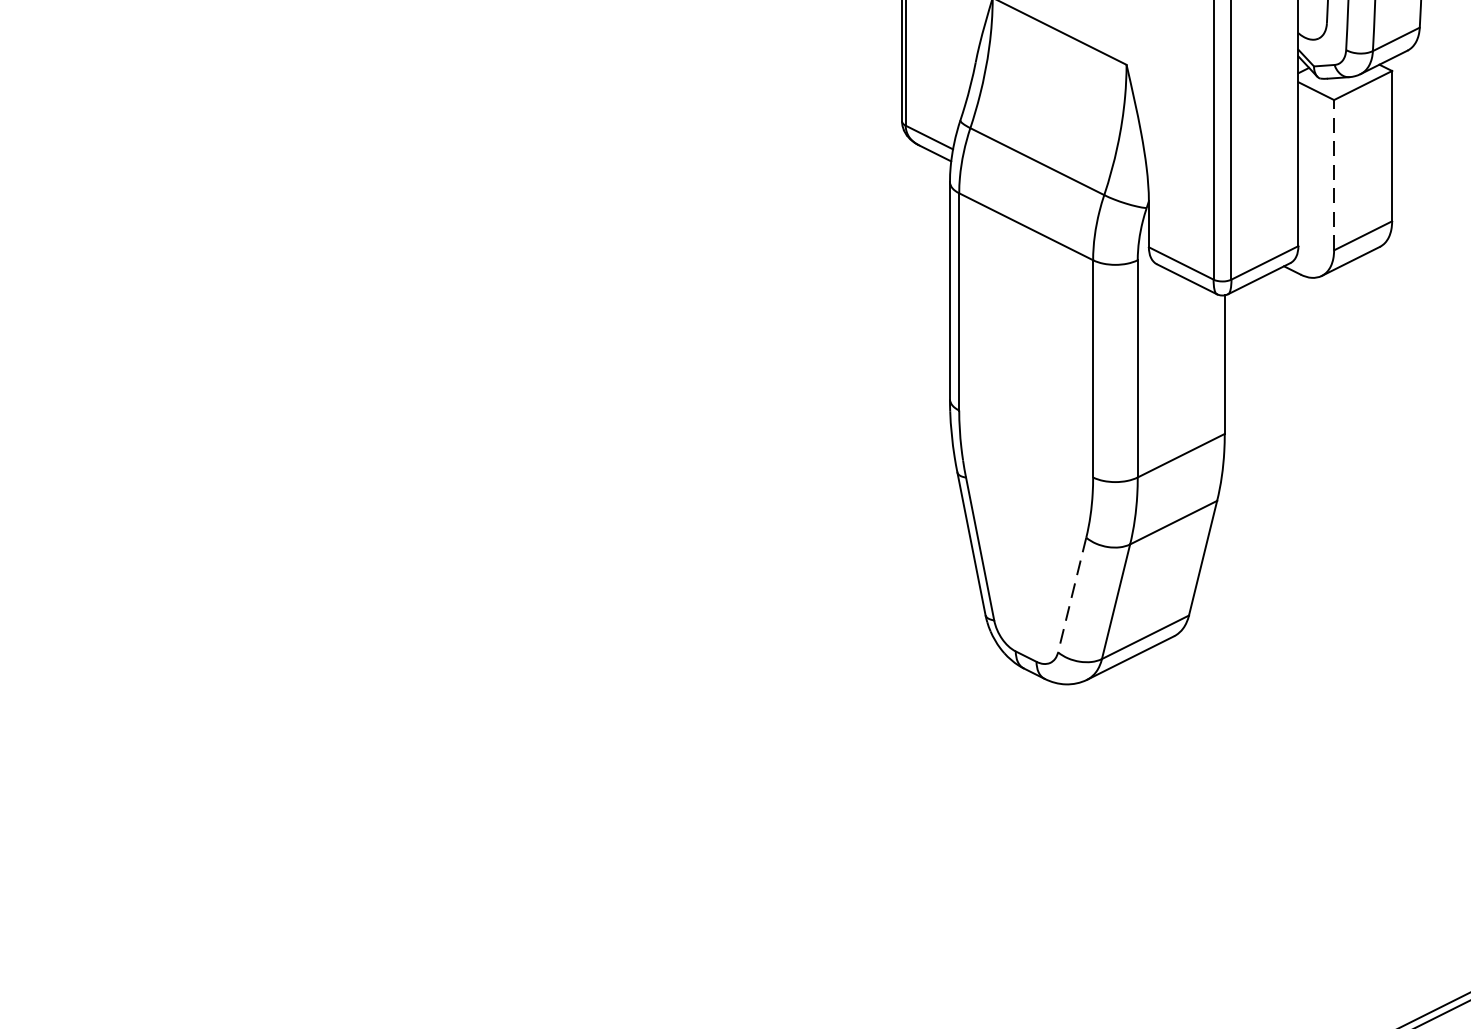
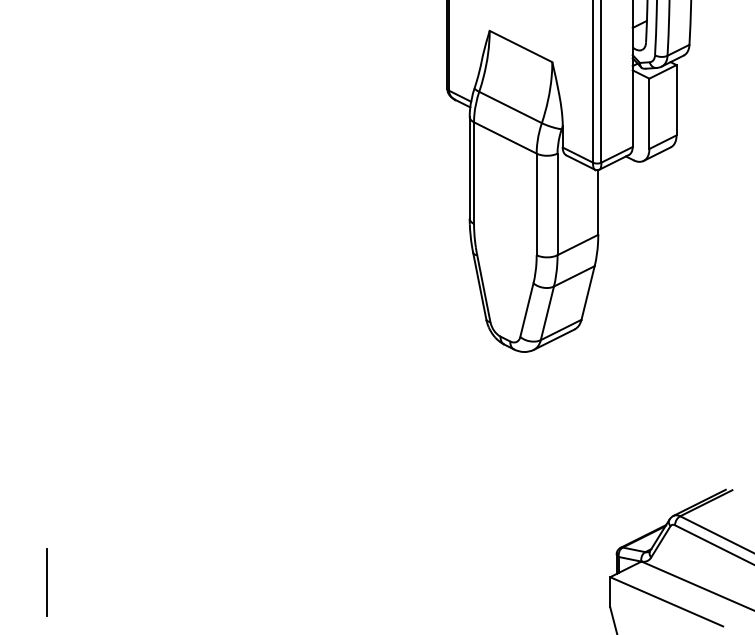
line: (1334, 174) -> (649, 113), dashed -> solid
line: (1071, 595) -> (526, 310), dashed -> solid

